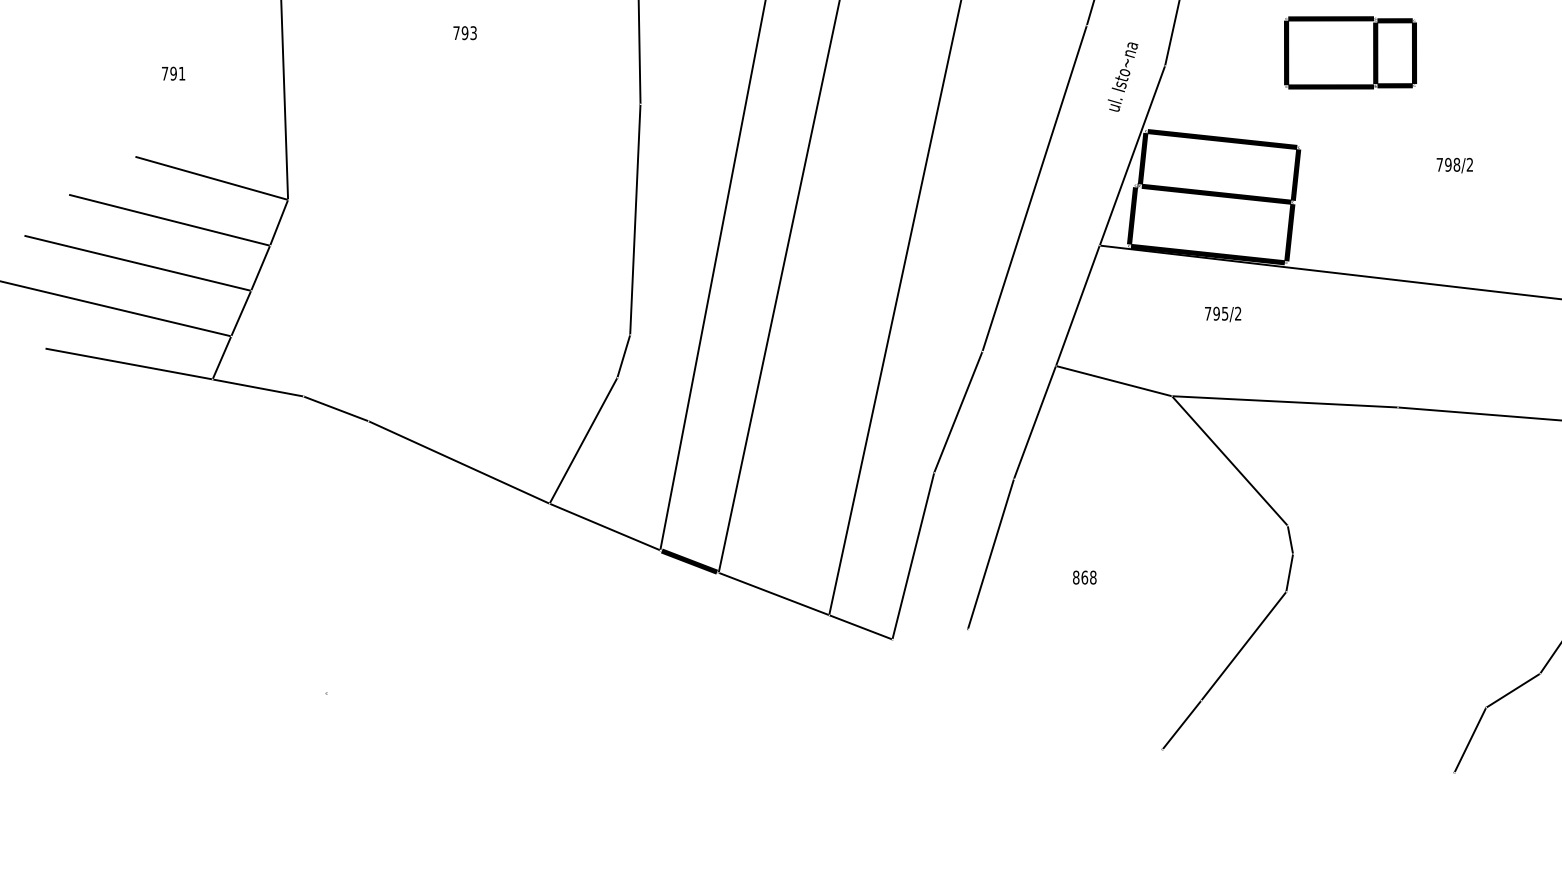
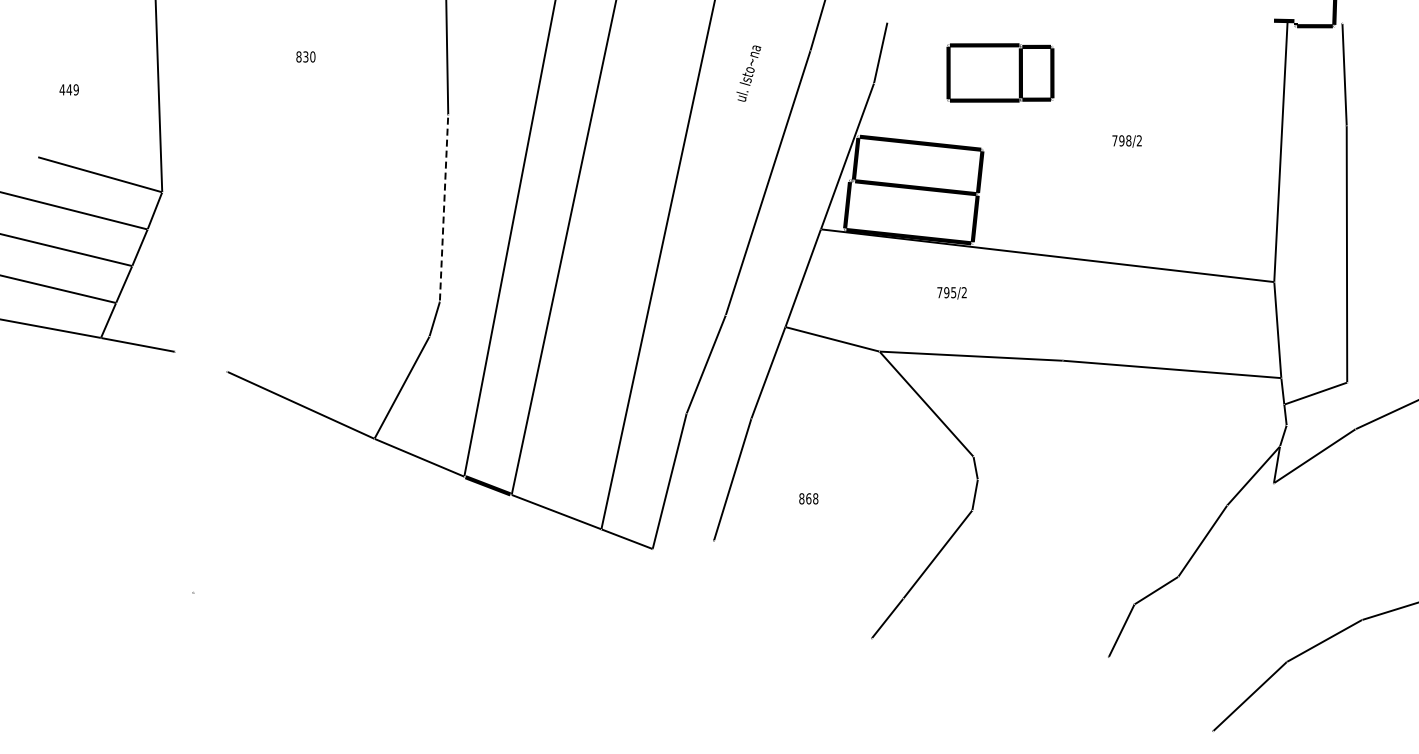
text: (464, 32) -> (305, 56), 793 -> 830
part: (1350, 52) -> (1000, 72), moved
text: (172, 73) -> (68, 89), 791 -> 449
text: (1122, 76) -> (748, 73), moved
text: (1454, 165) -> (1126, 141), moved
line: (635, 218) -> (444, 207), solid -> dashed
text: (1222, 314) -> (951, 293), moved
line: (336, 408) -> (201, 361), removed

